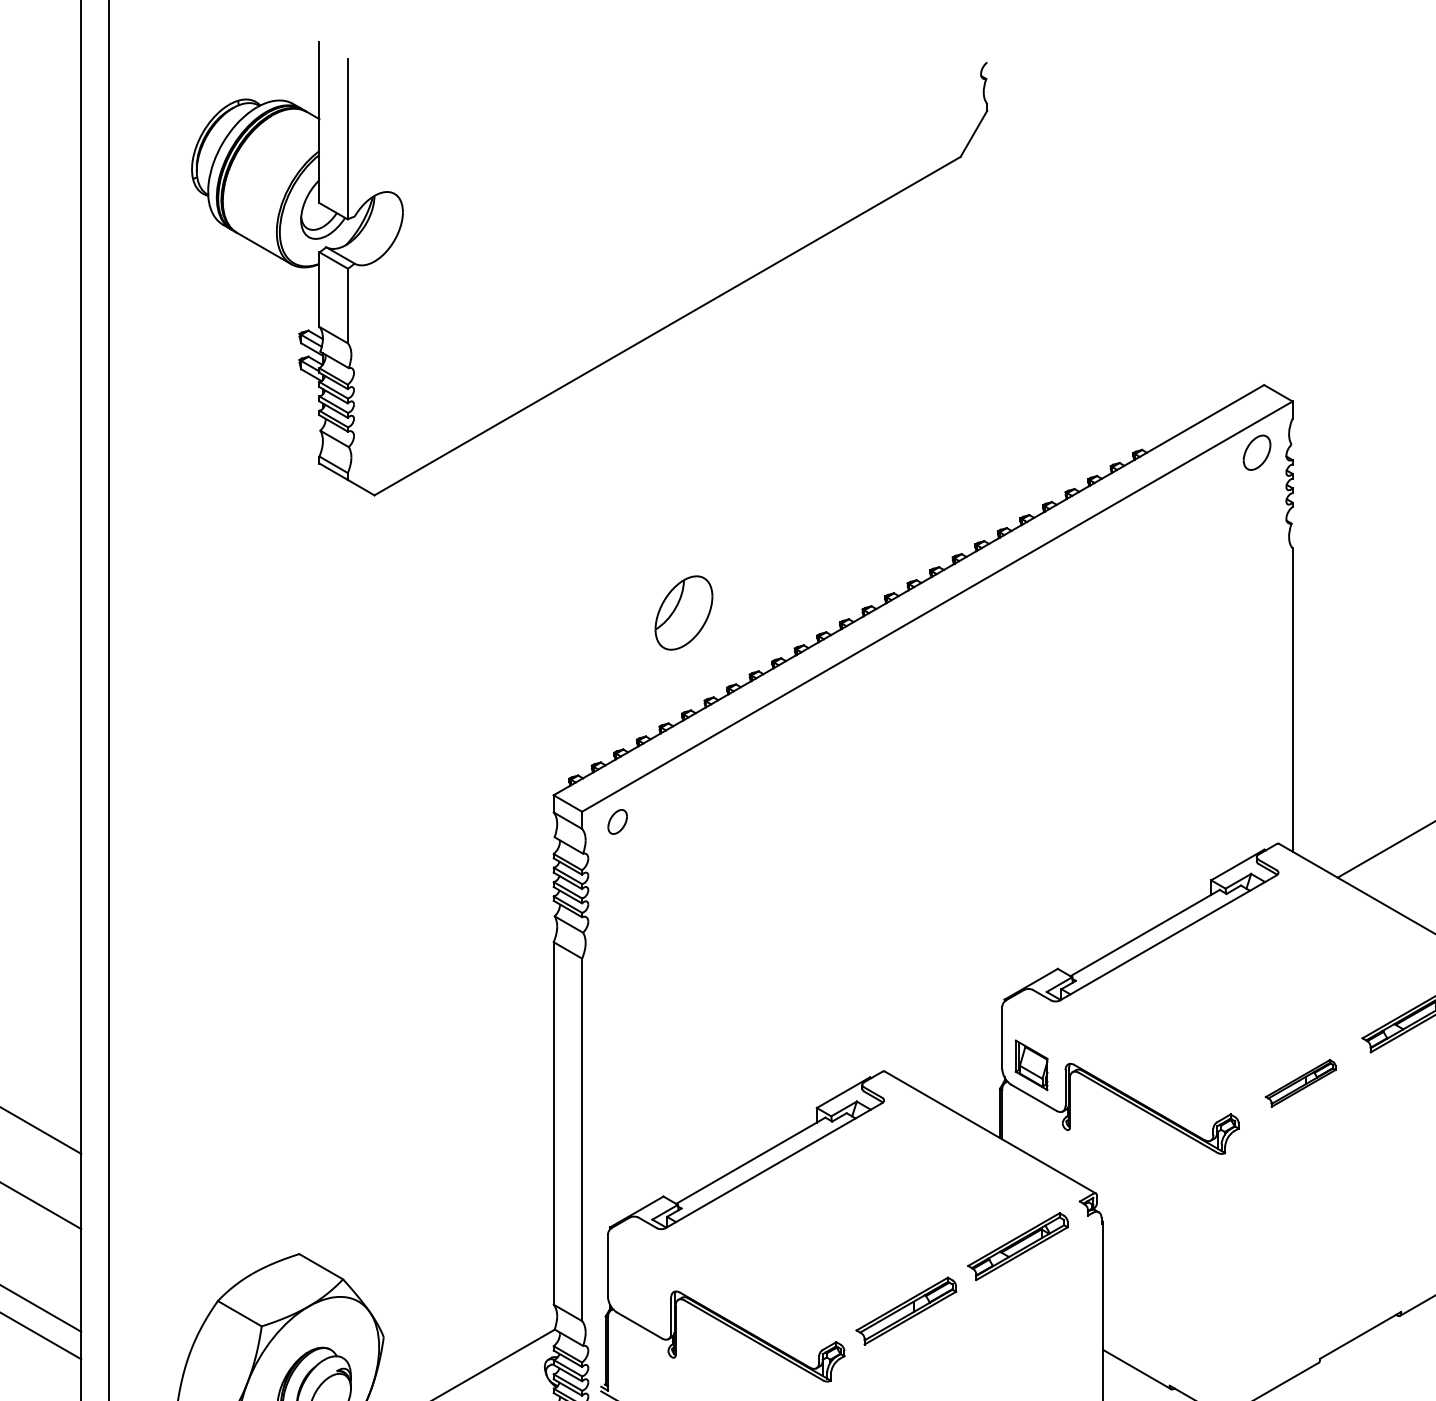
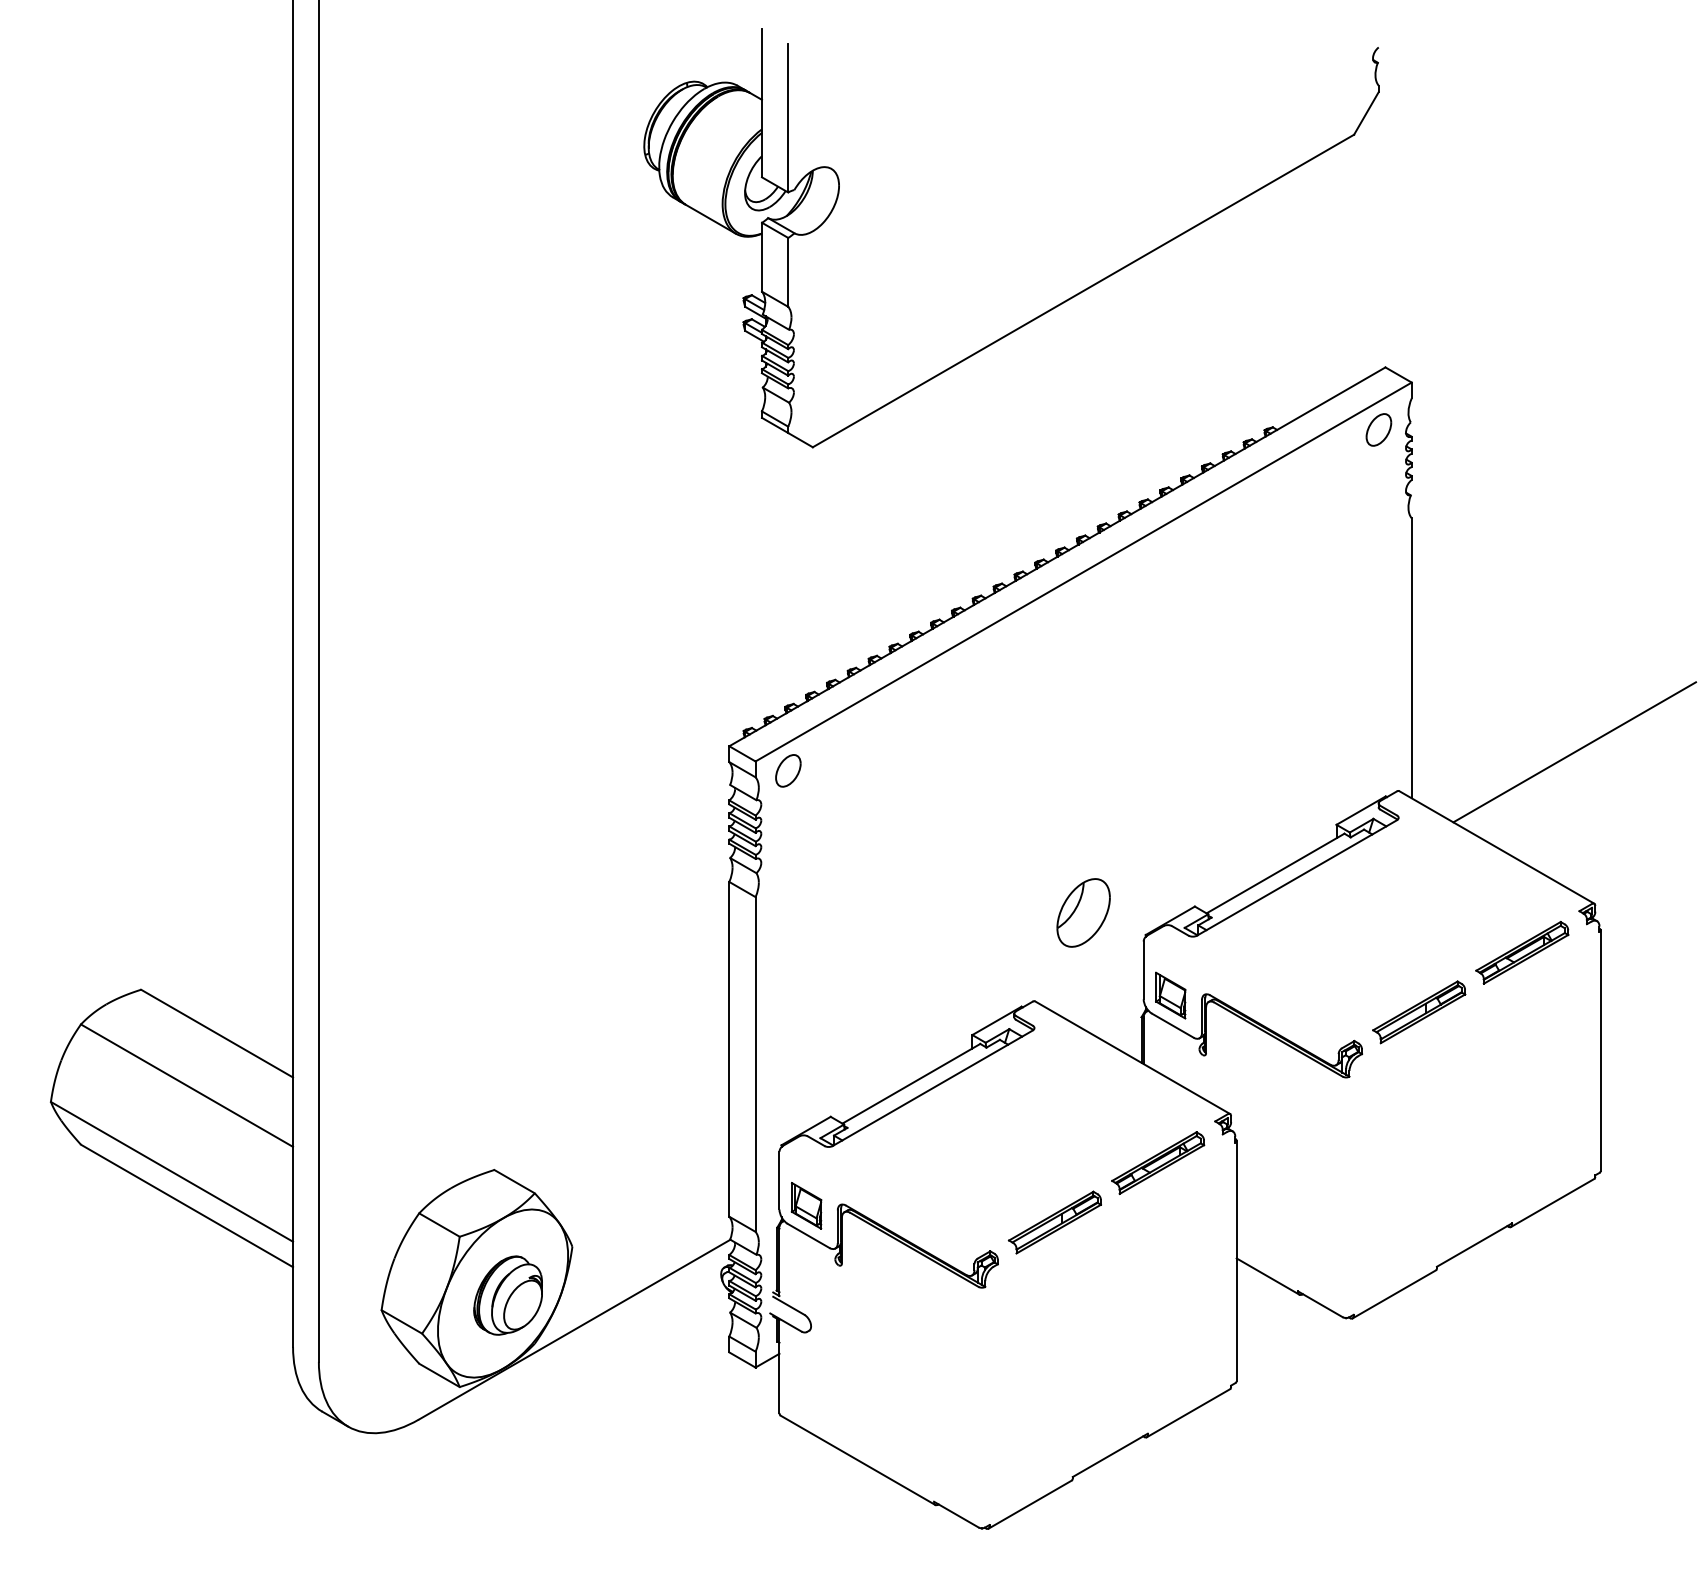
part: (634, 344) -> (1052, 307), moved
part: (683, 612) -> (1083, 912), moved
part: (617, 821) -> (788, 770), size x1.43
part: (1301, 1083) -> (1419, 1012), size x1.43
part: (637, 1292) -> (806, 1205), added

